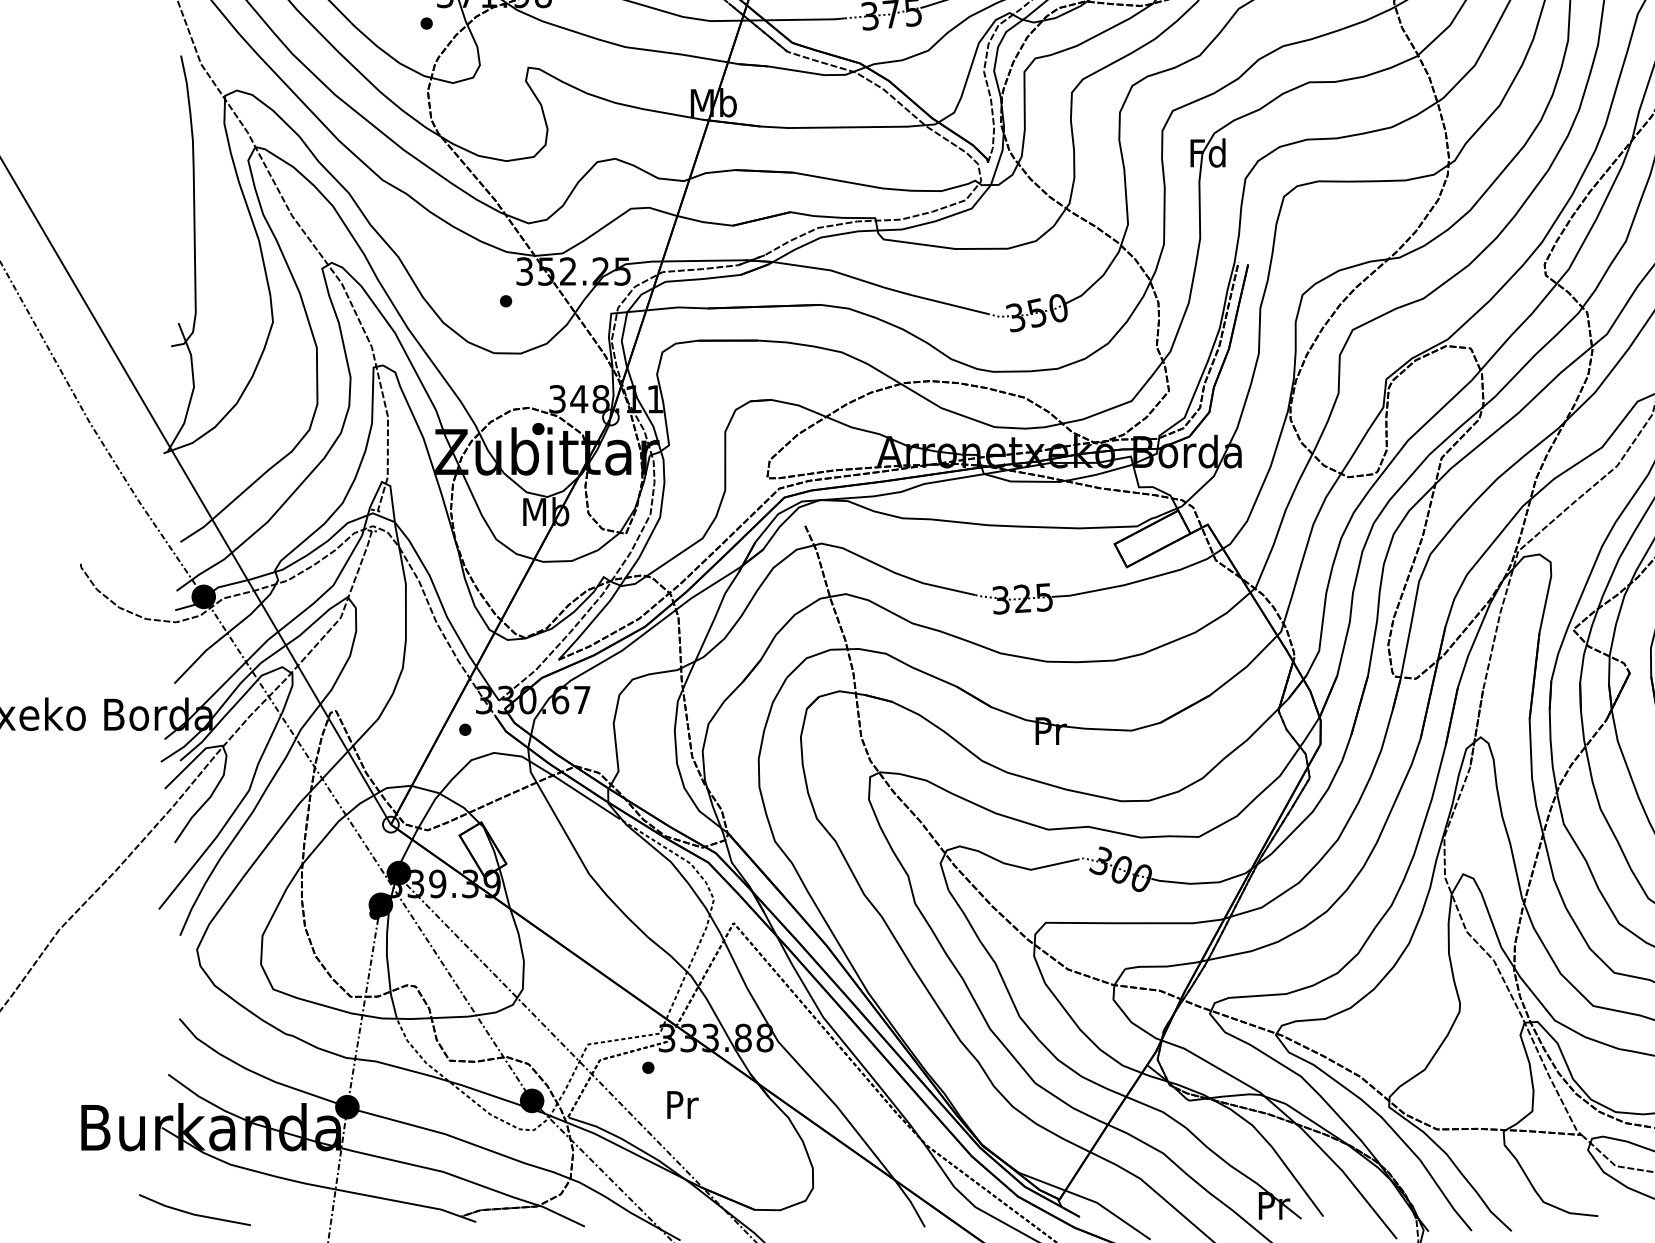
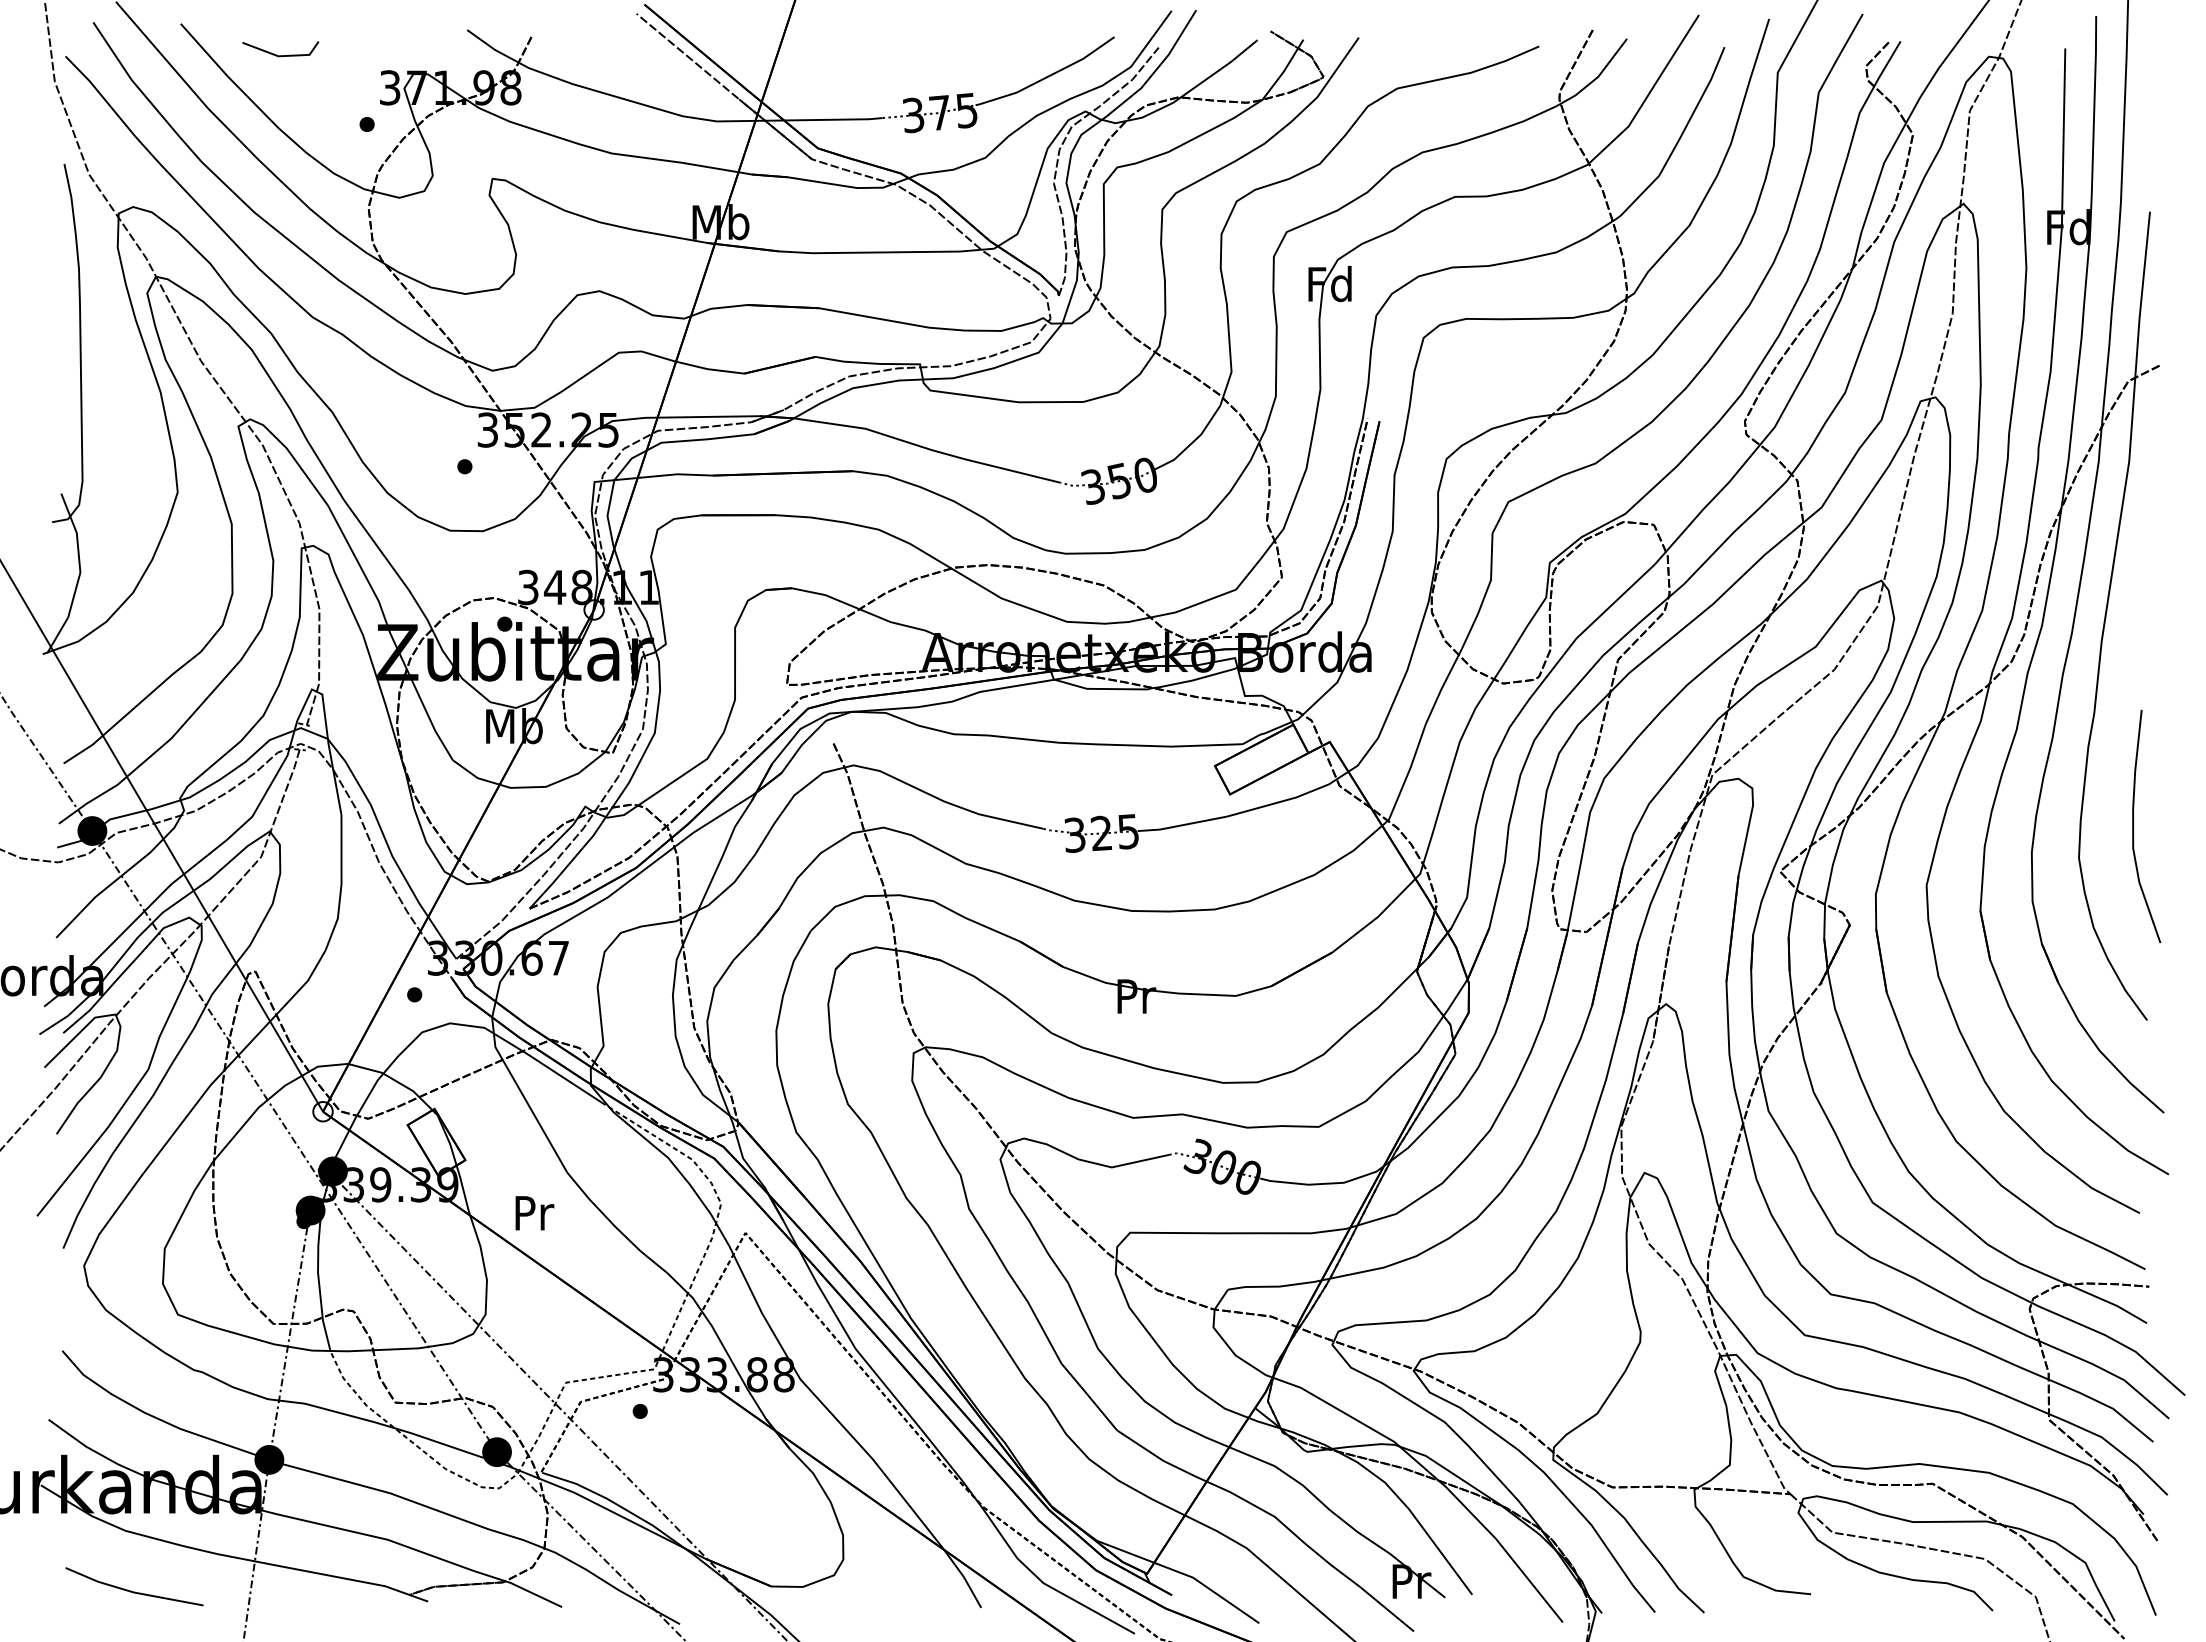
text: (682, 1105) -> (534, 1213), moved
line: (192, 1213) -> (131, 1590), moved

